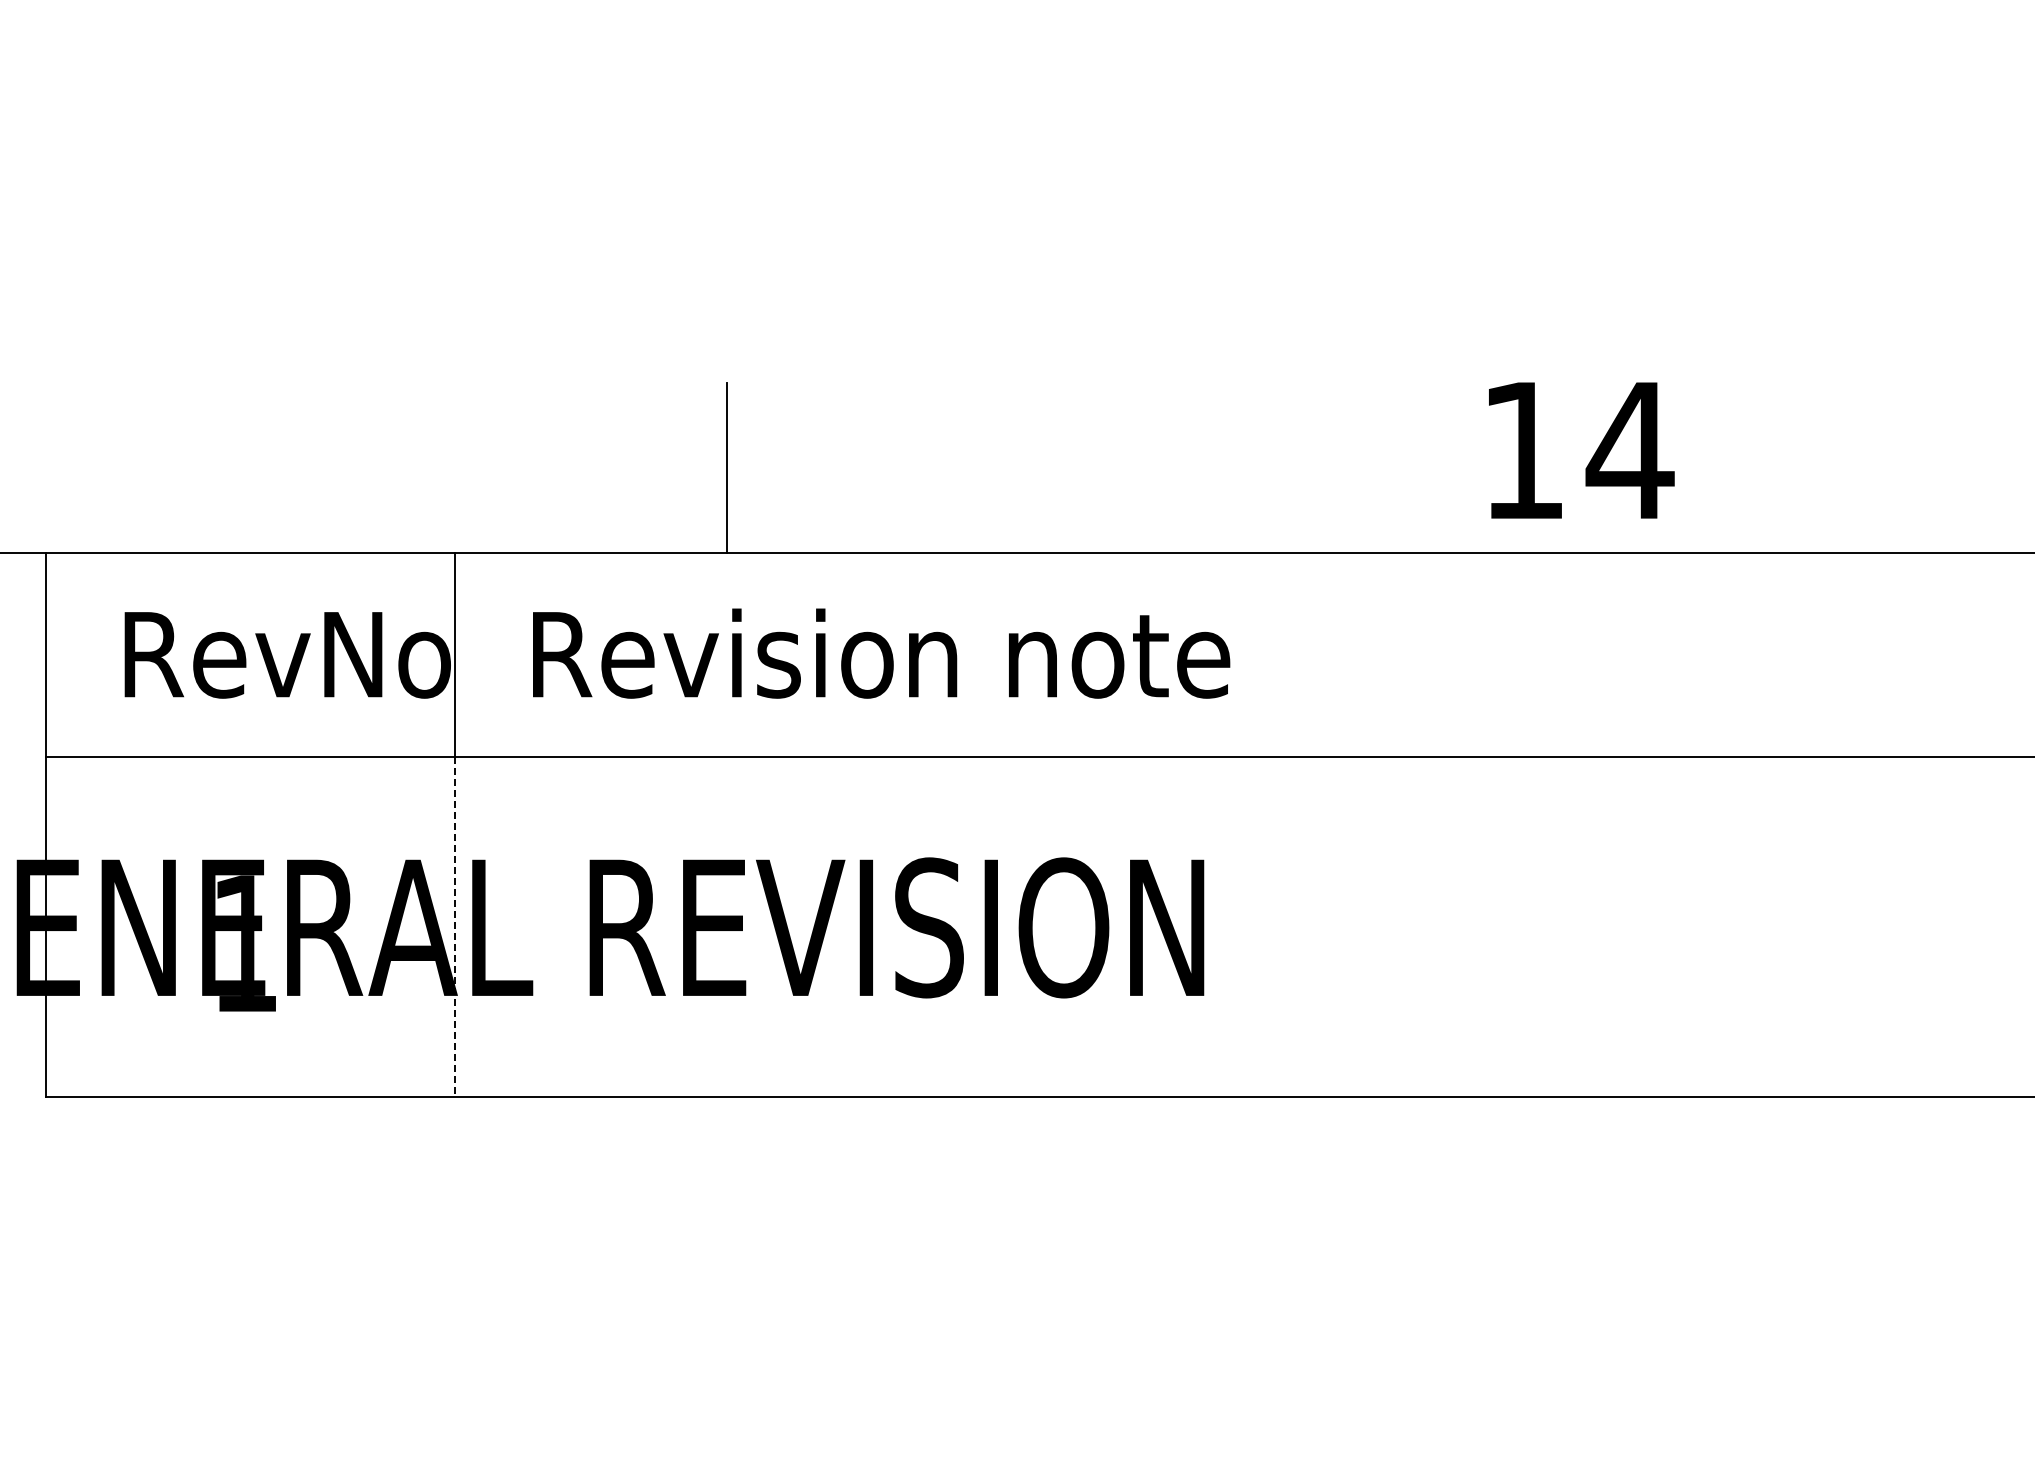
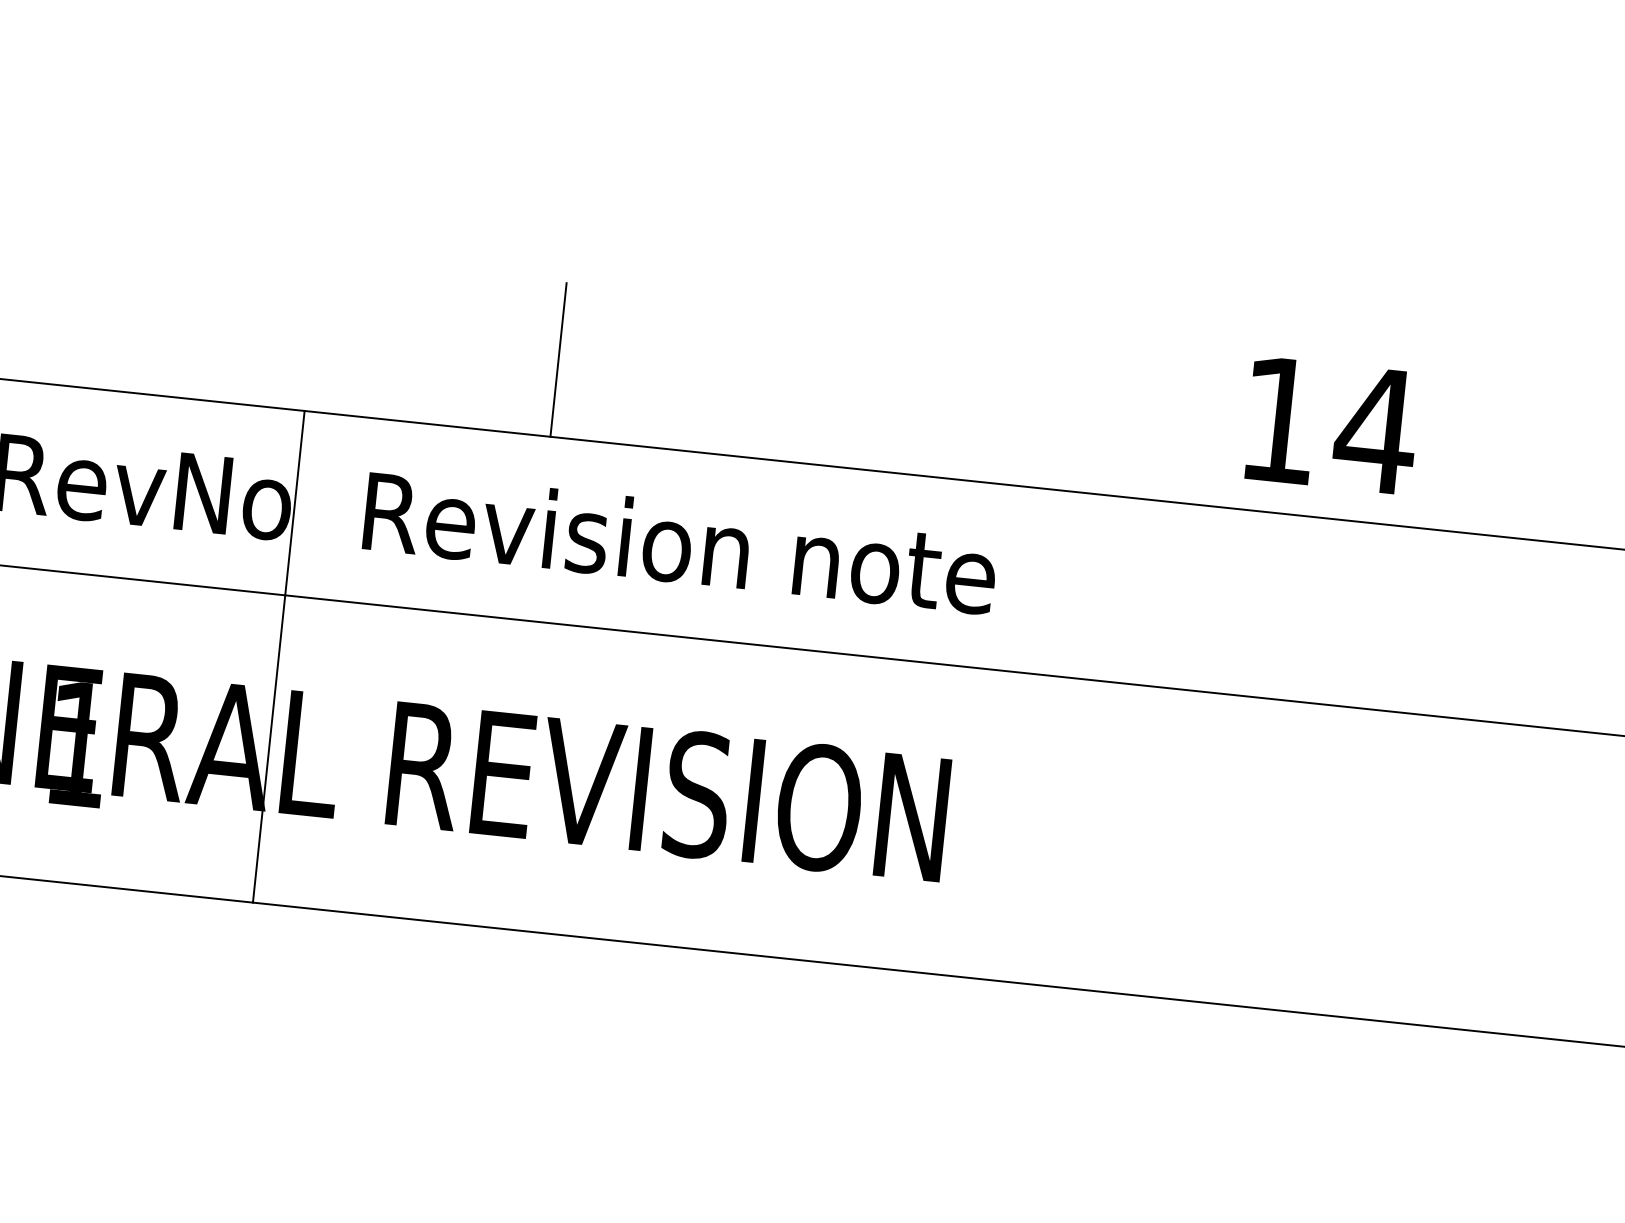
line: (454, 927) -> (268, 749), dashed -> solid

